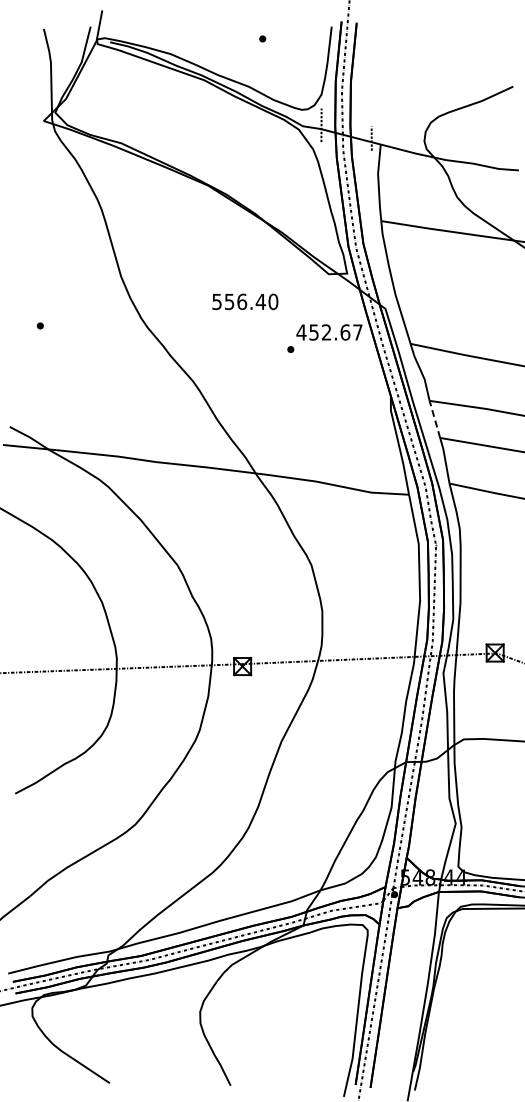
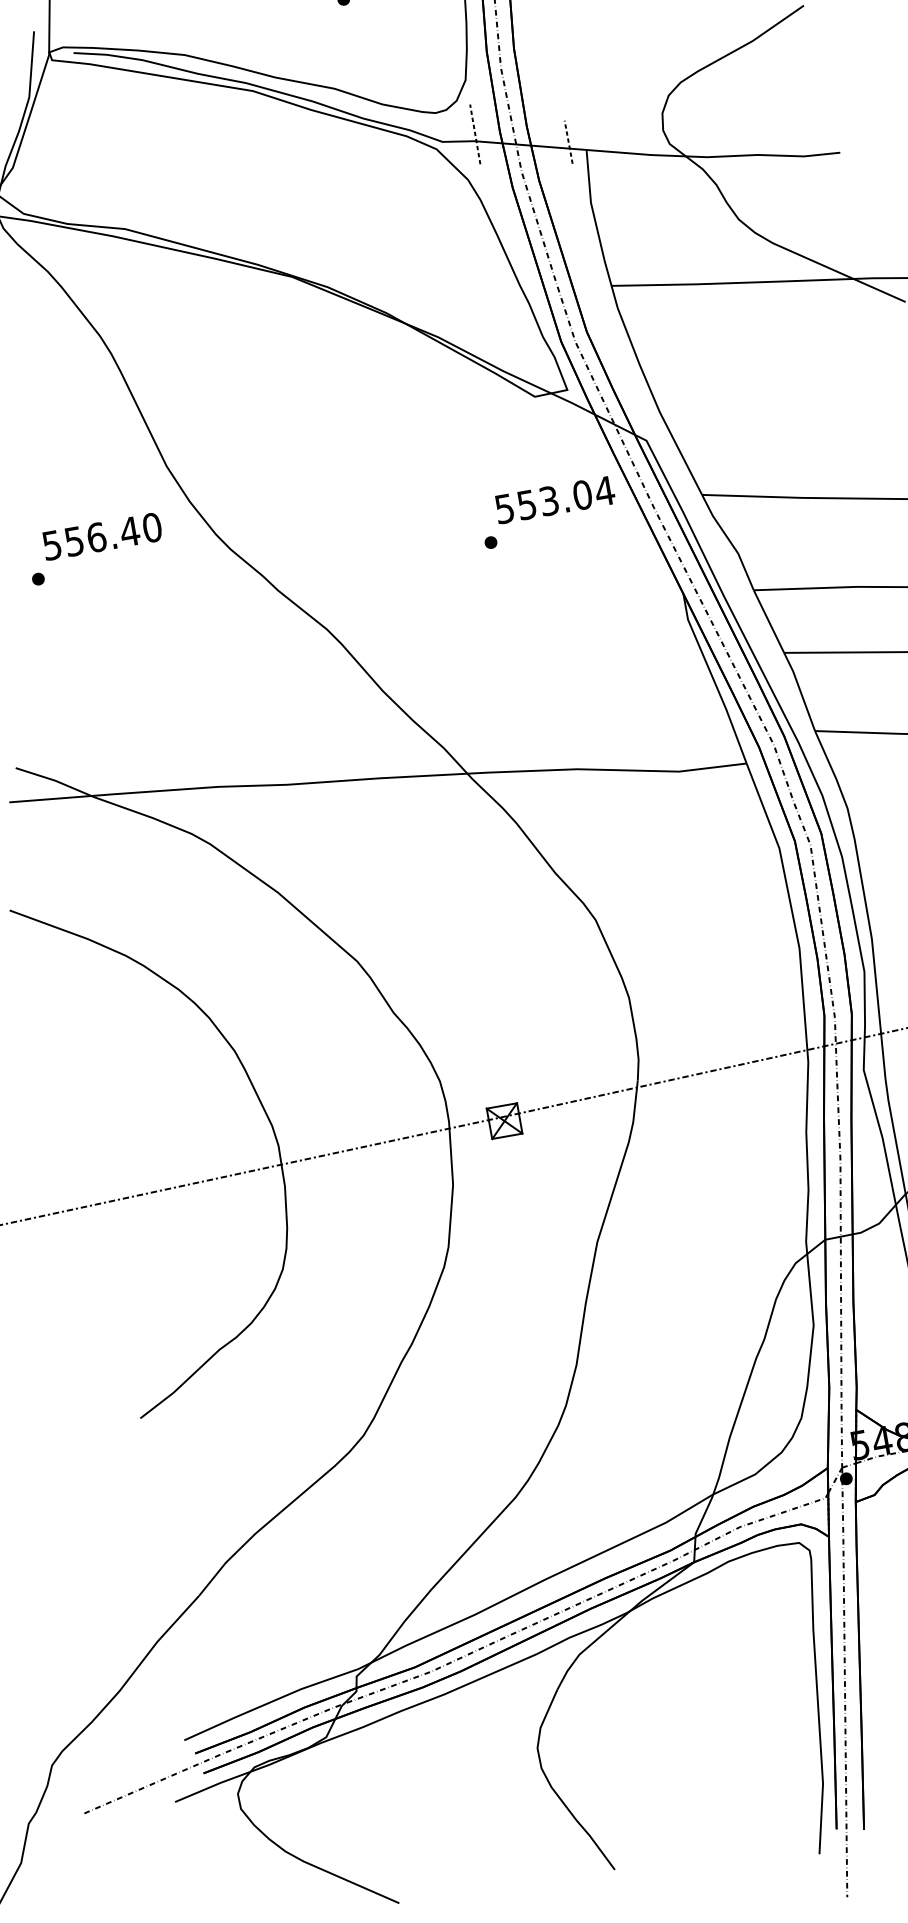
text: (245, 301) -> (102, 535), moved
text: (329, 332) -> (554, 500), 452.67 -> 553.04
line: (434, 418) -> (767, 620), dashed -> solid

